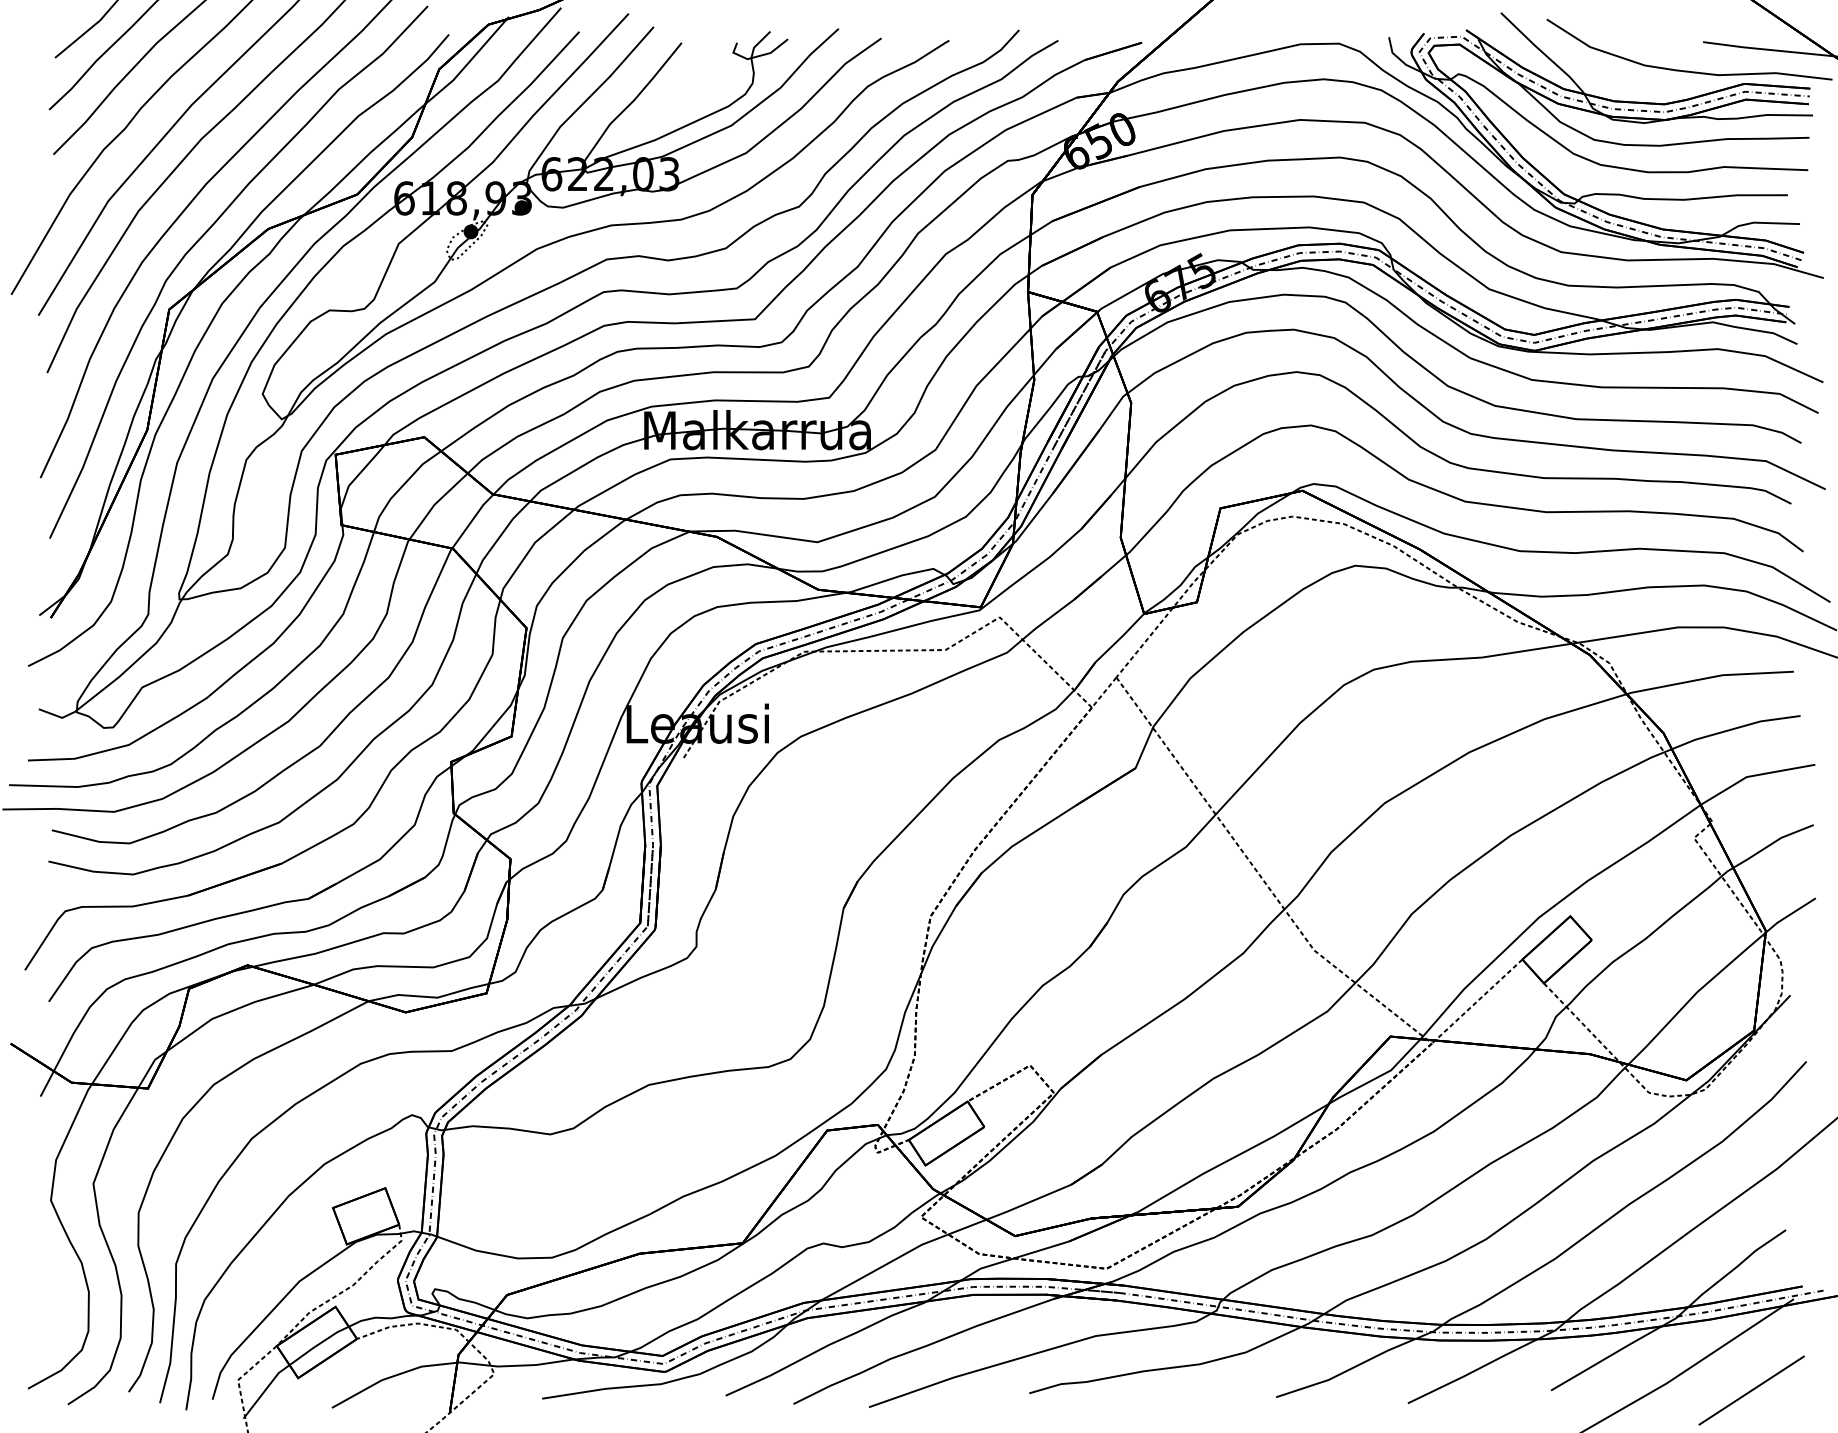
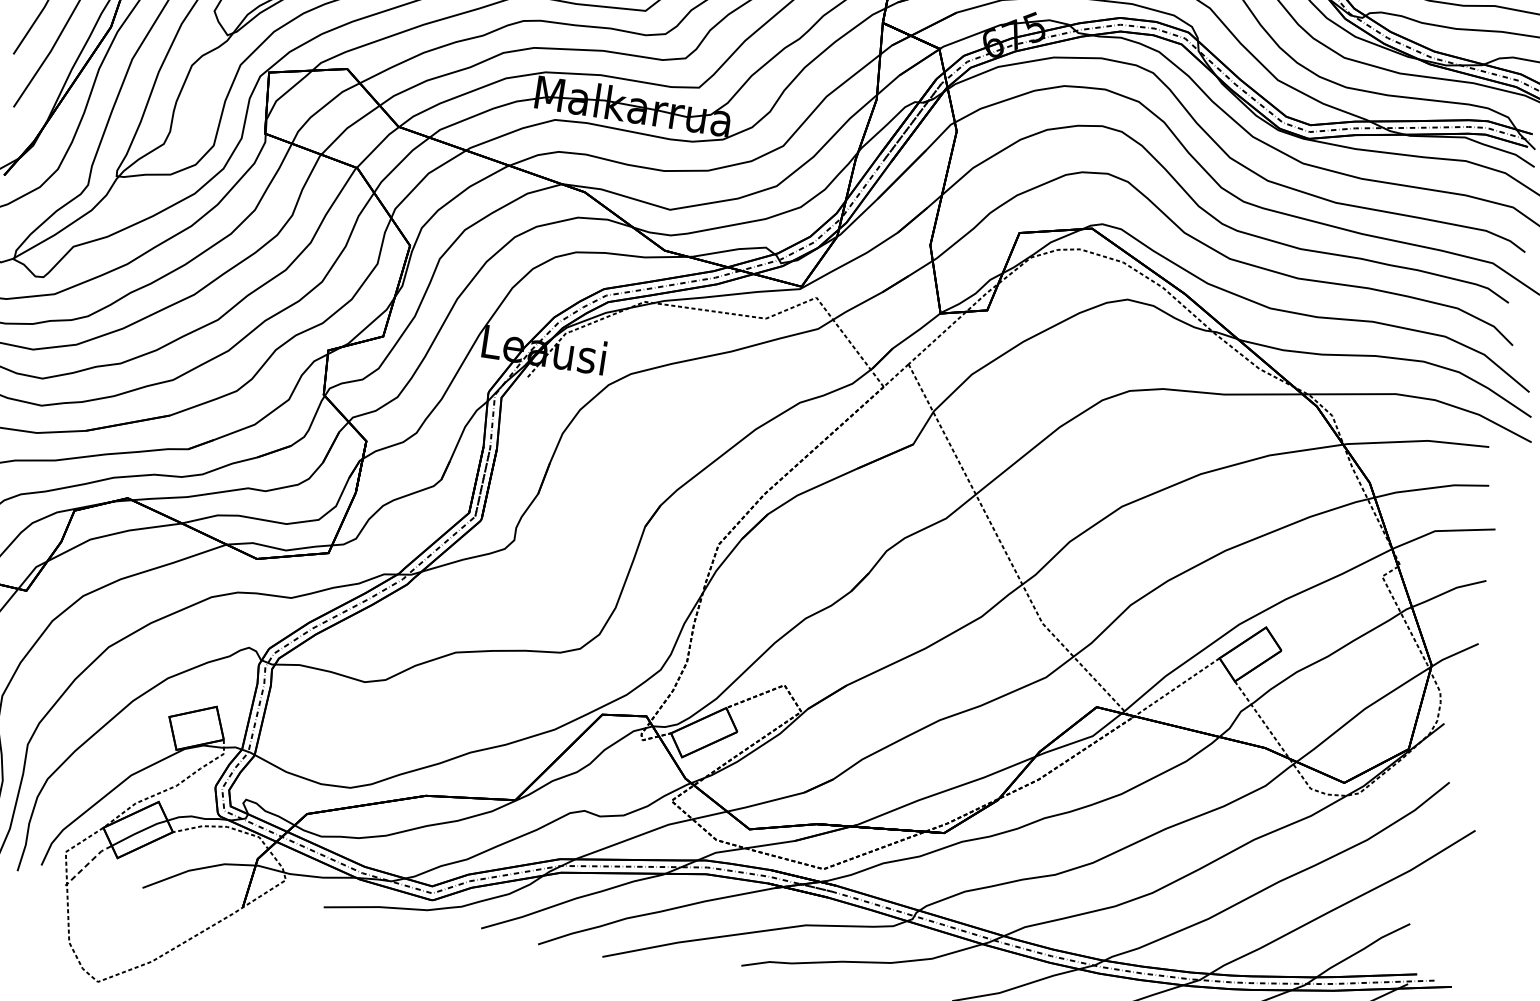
line: (265, 1390) -> (87, 864), solid -> dashed

